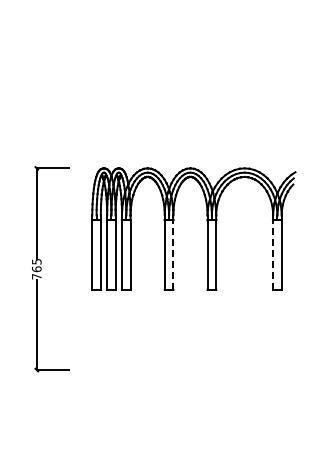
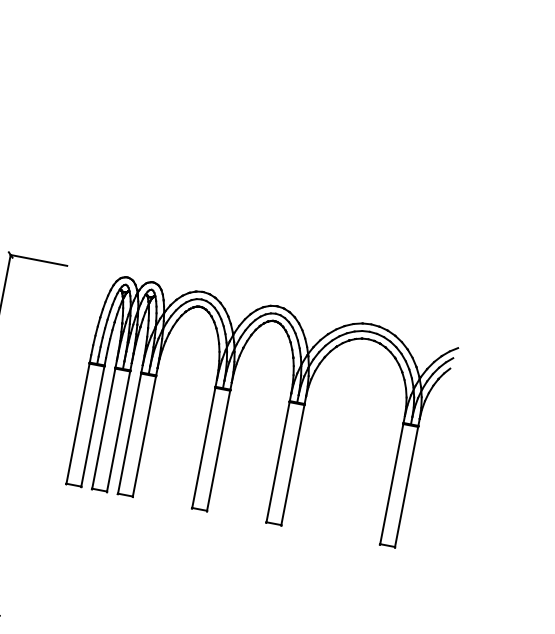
line: (173, 254) -> (219, 450), dashed -> solid
line: (273, 254) -> (392, 483), dashed -> solid

